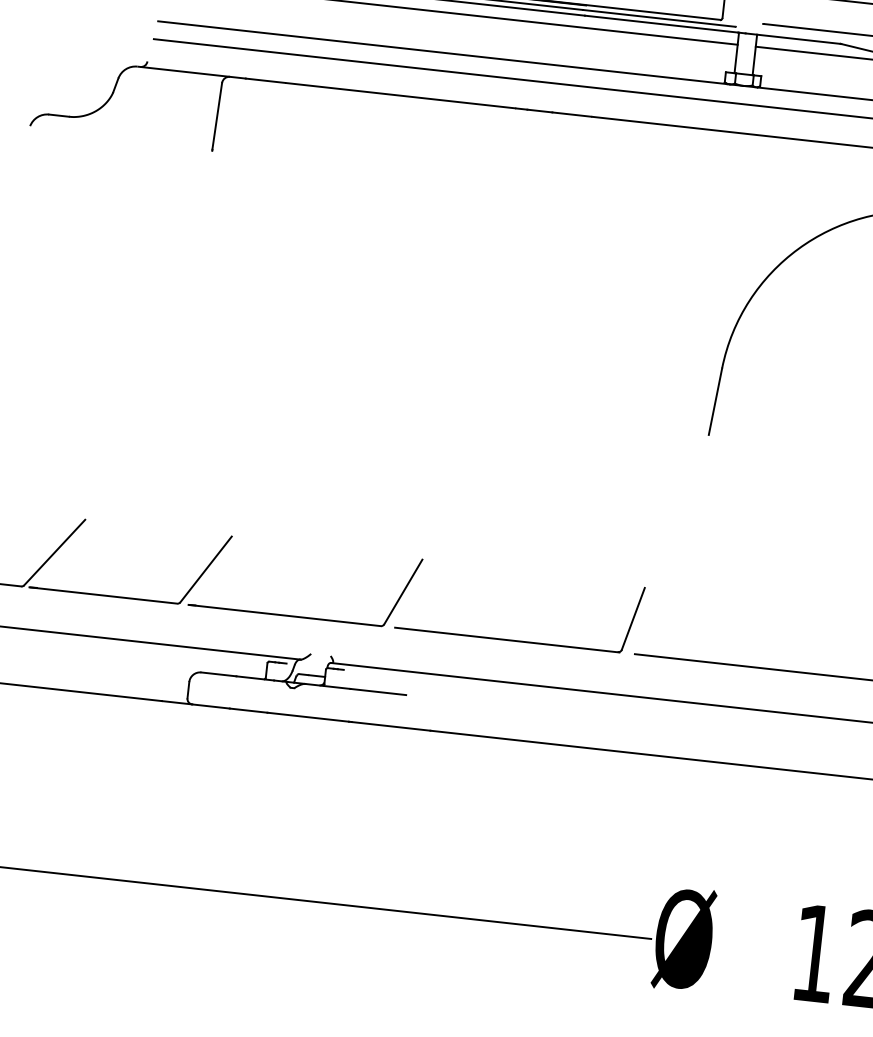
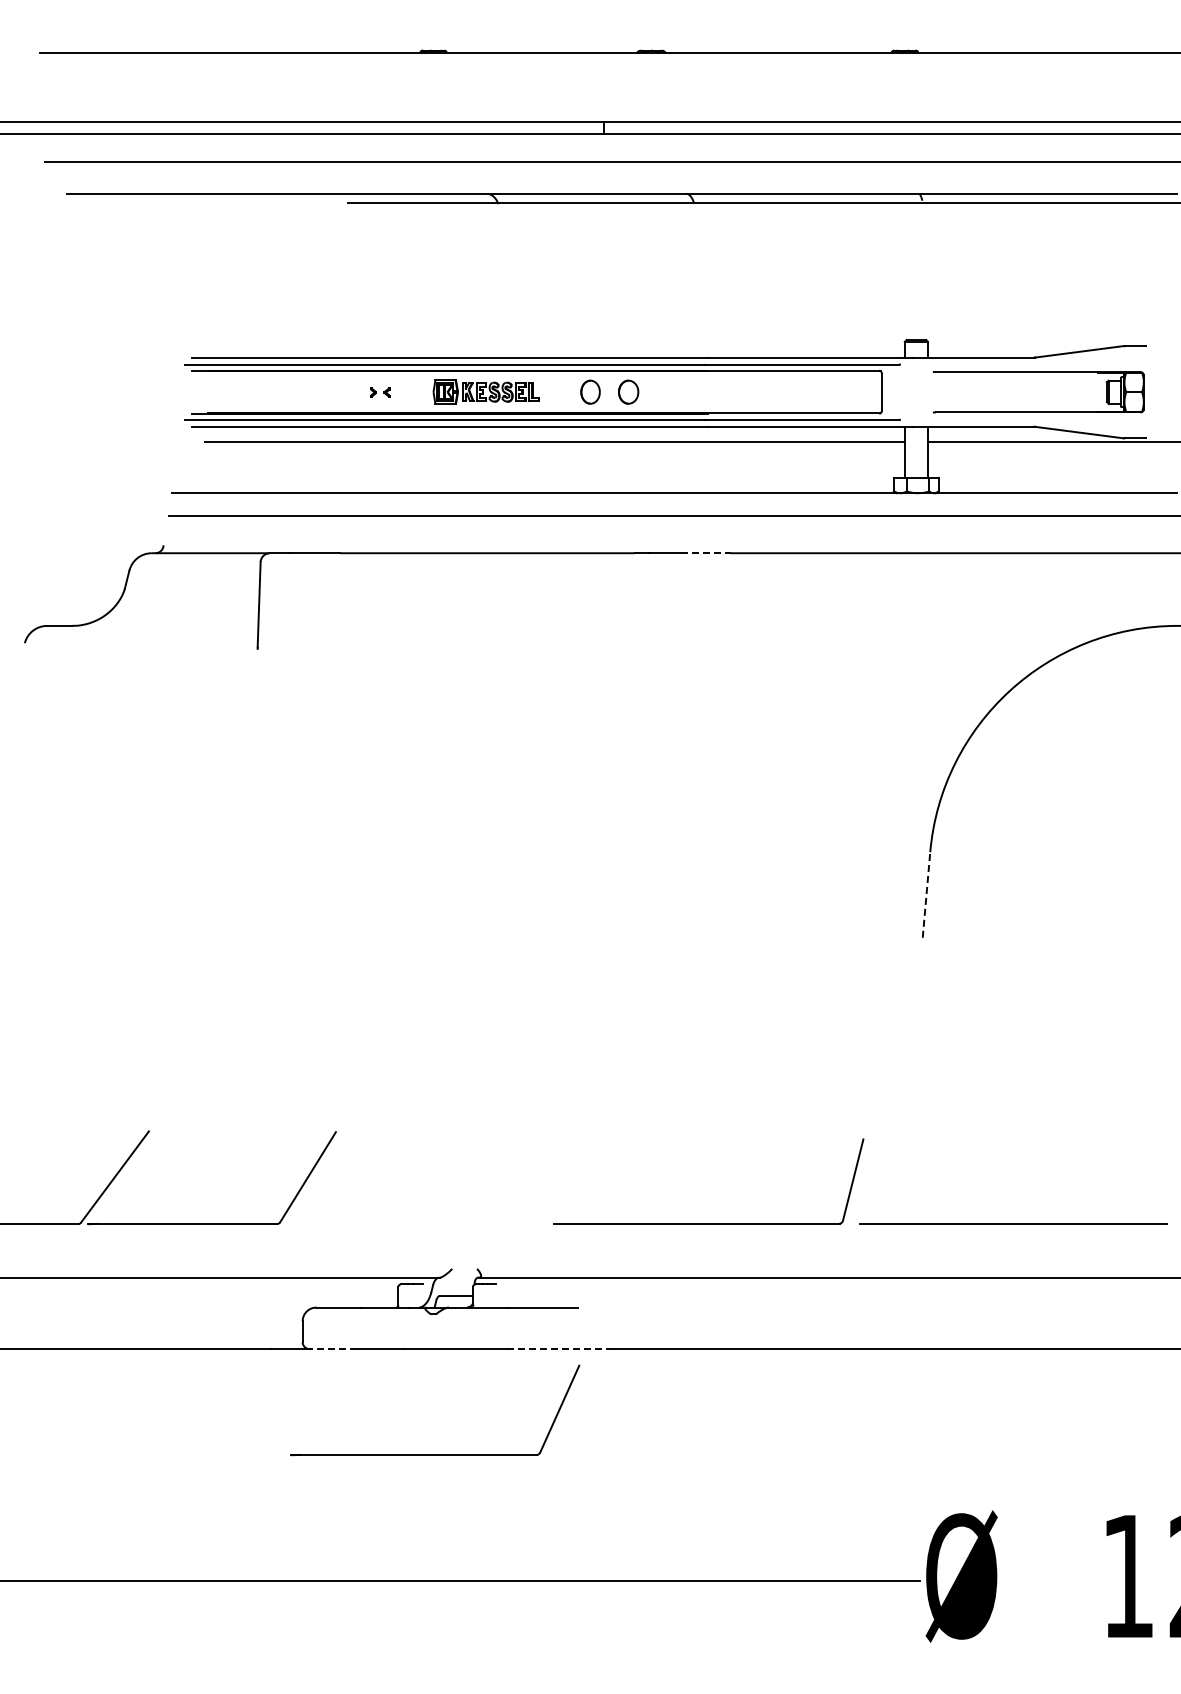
line: (571, 114) -> (705, 553), solid -> dashed
line: (715, 402) -> (926, 895), solid -> dashed
part: (301, 616) -> (435, 1454), moved
line: (211, 706) -> (333, 1349), solid -> dashed
line: (390, 726) -> (562, 1349), solid -> dashed

